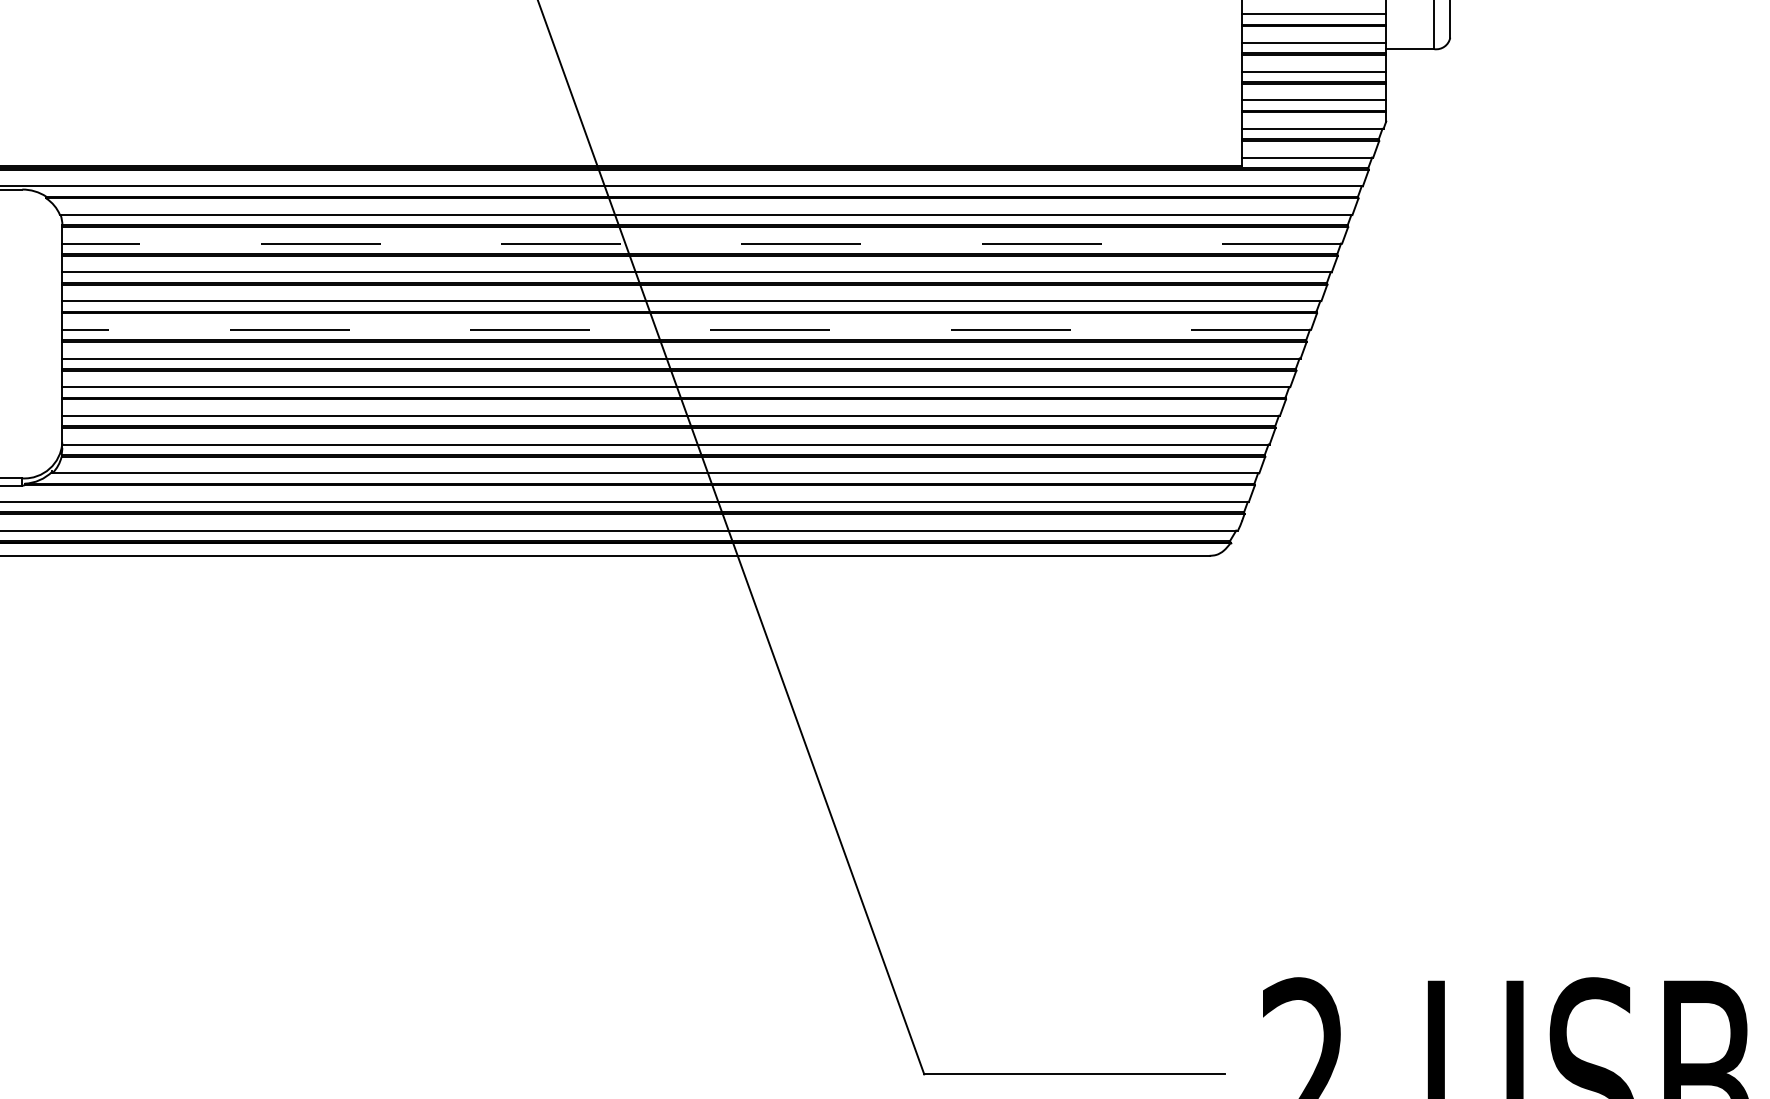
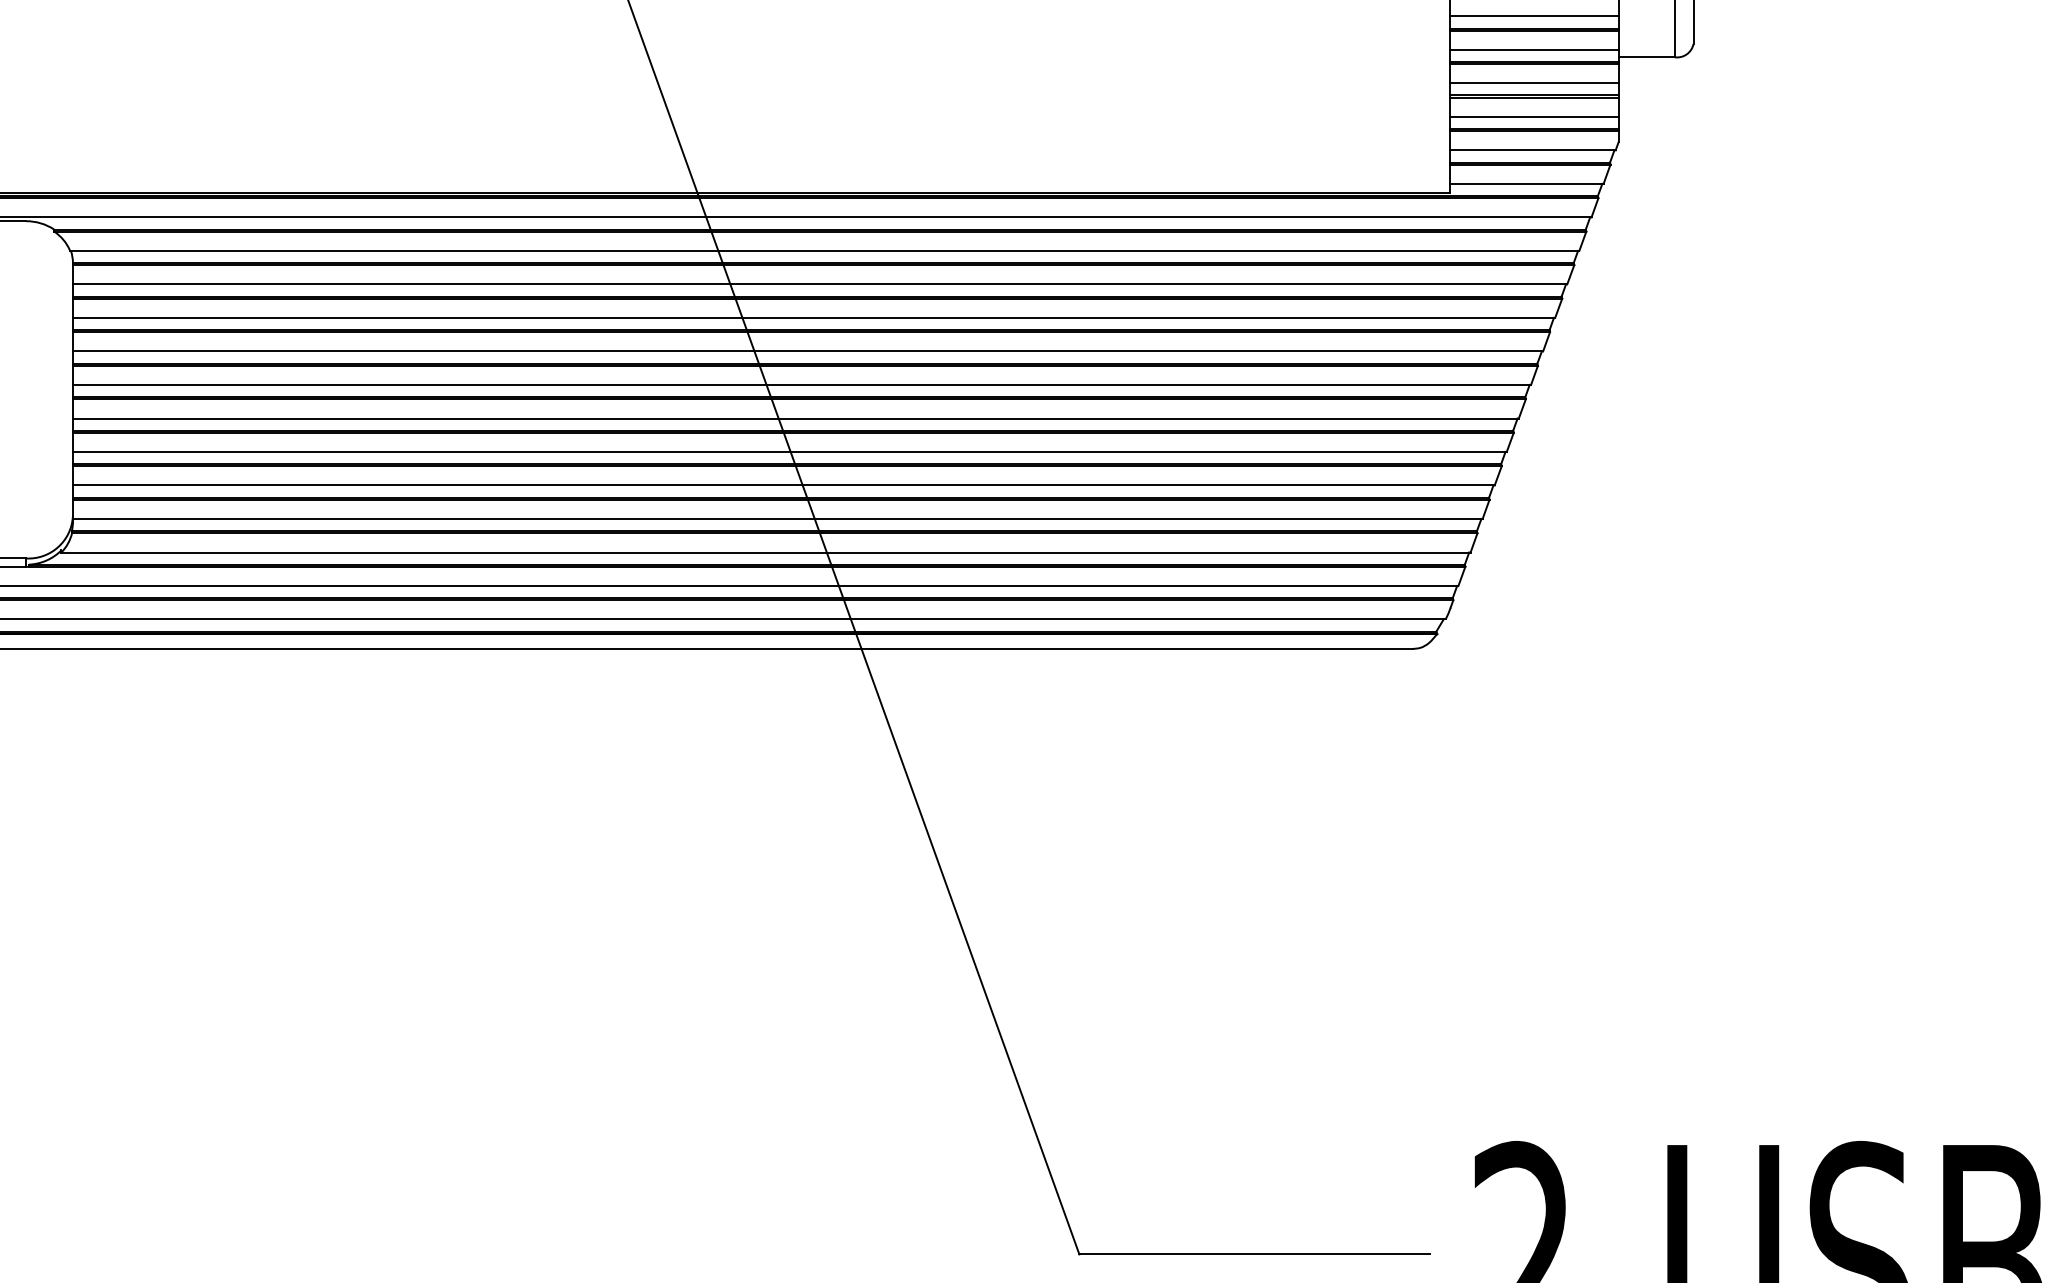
line: (701, 243) -> (819, 284), dashed -> solid
line: (686, 329) -> (801, 384), dashed -> solid

